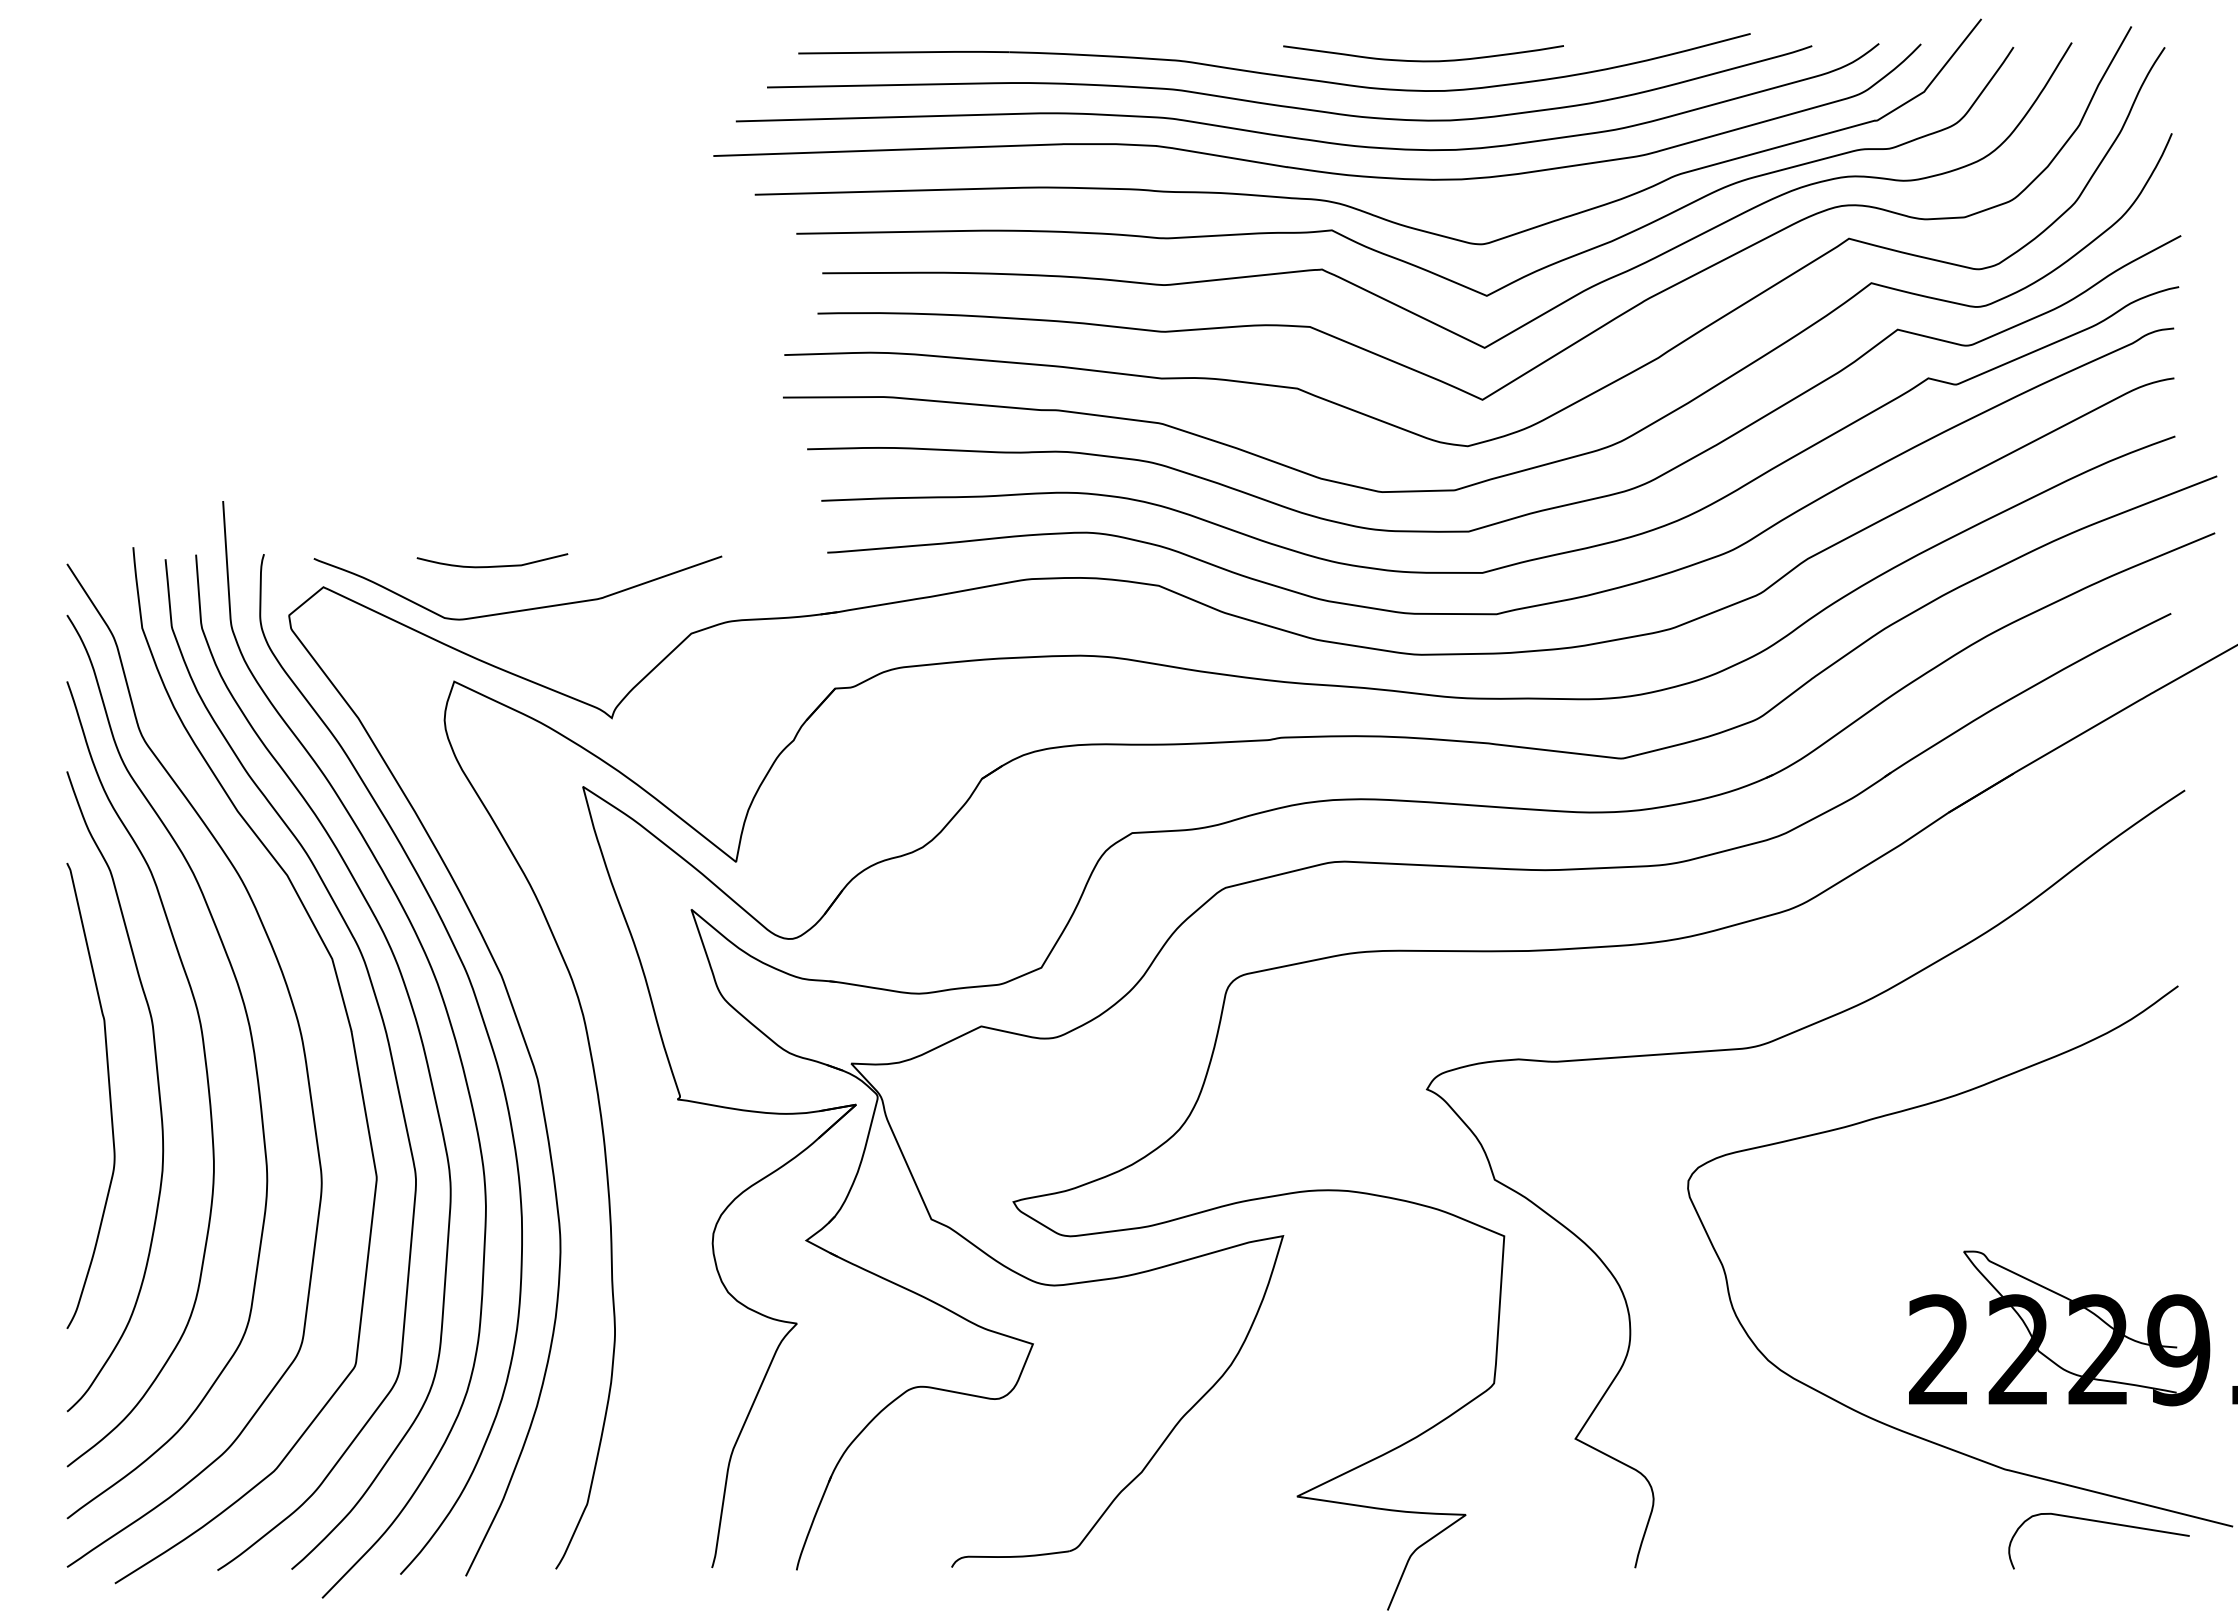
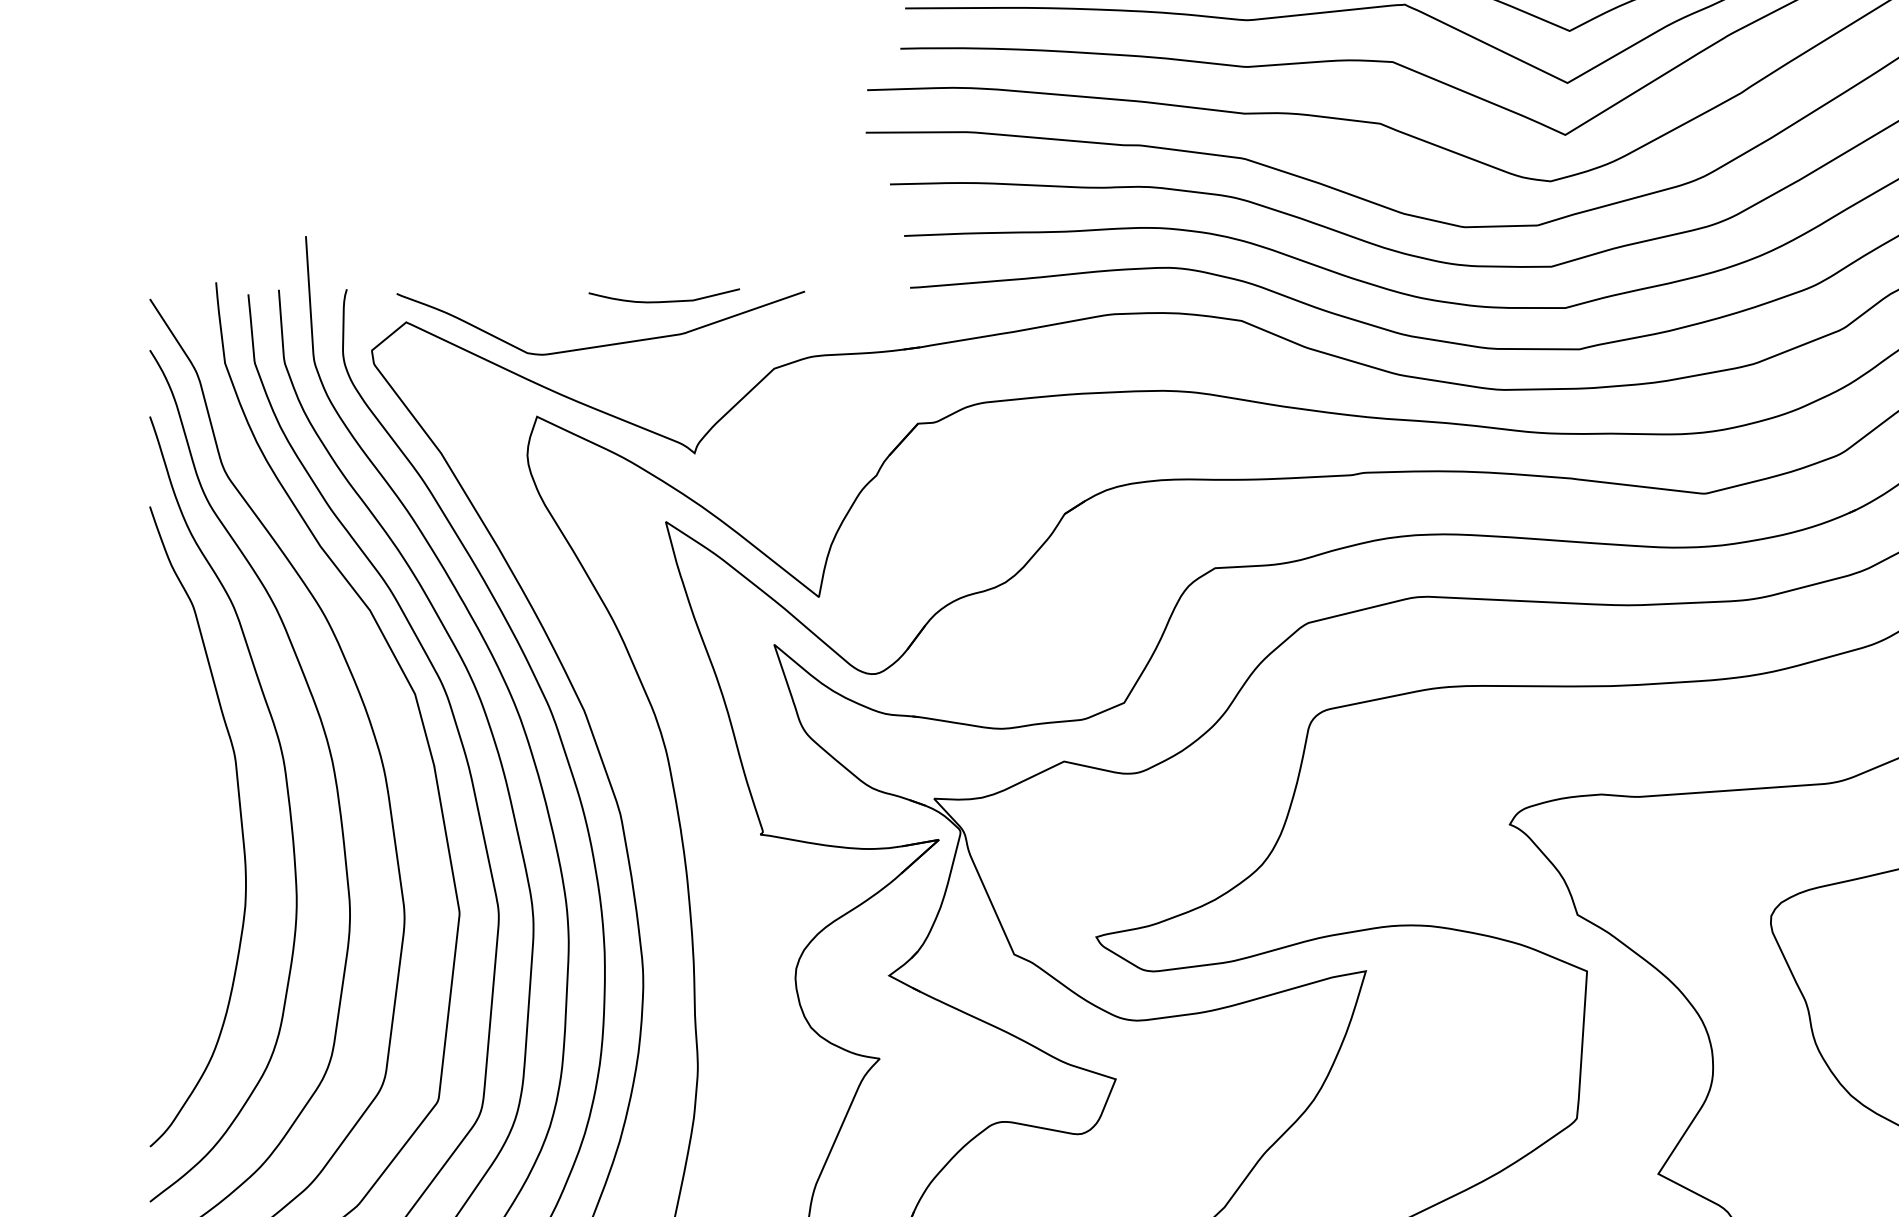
curve: (492, 565) -> (664, 300), moved
curve: (108, 1090) -> (191, 825), removed

